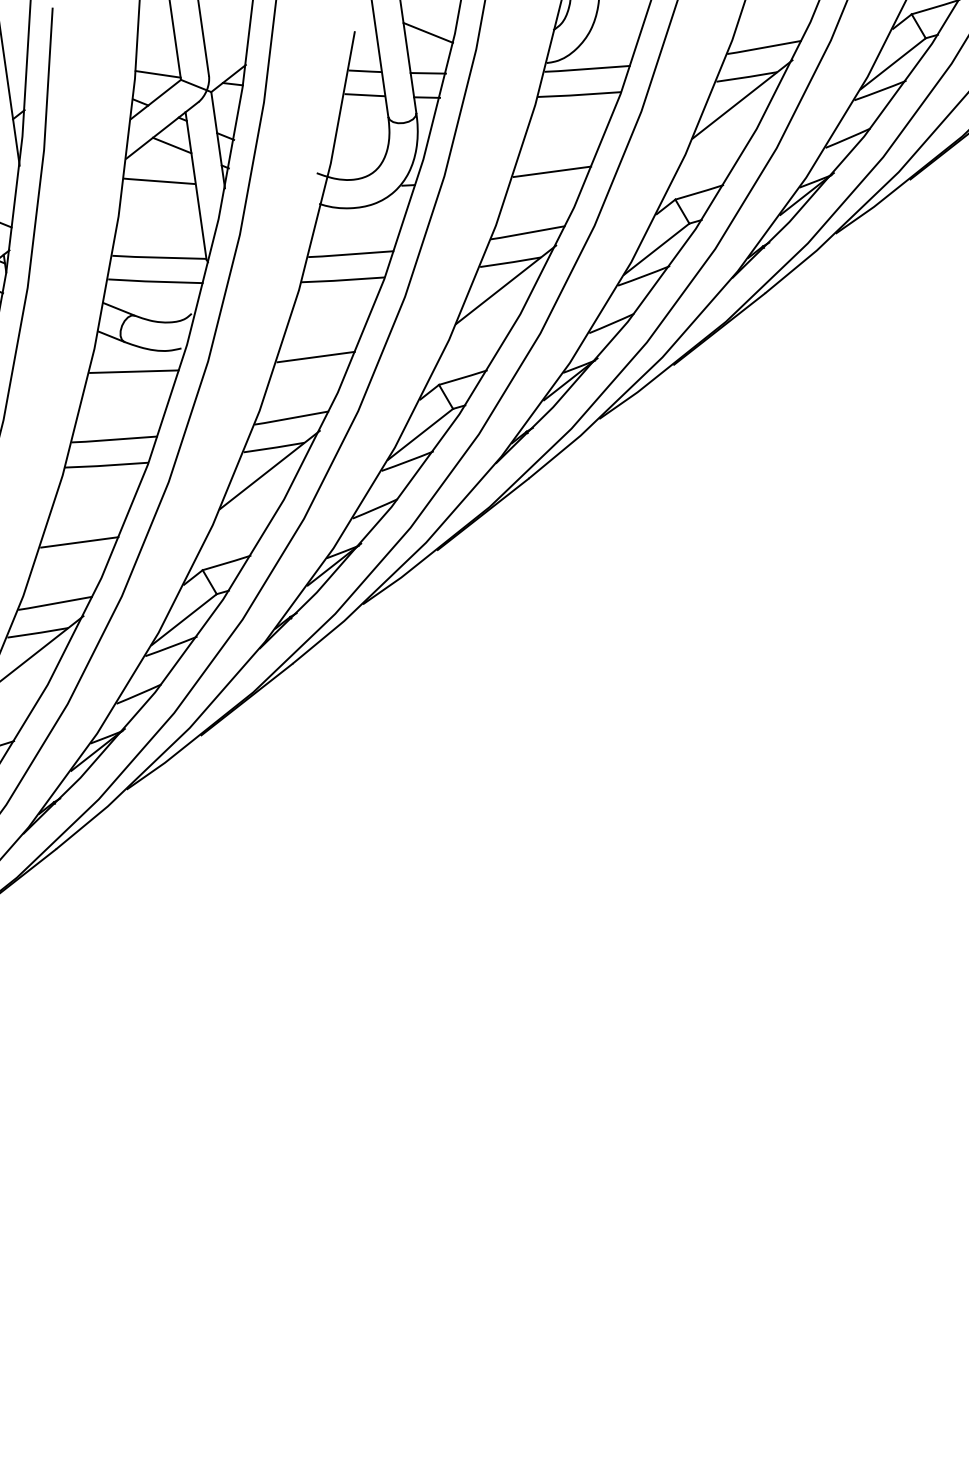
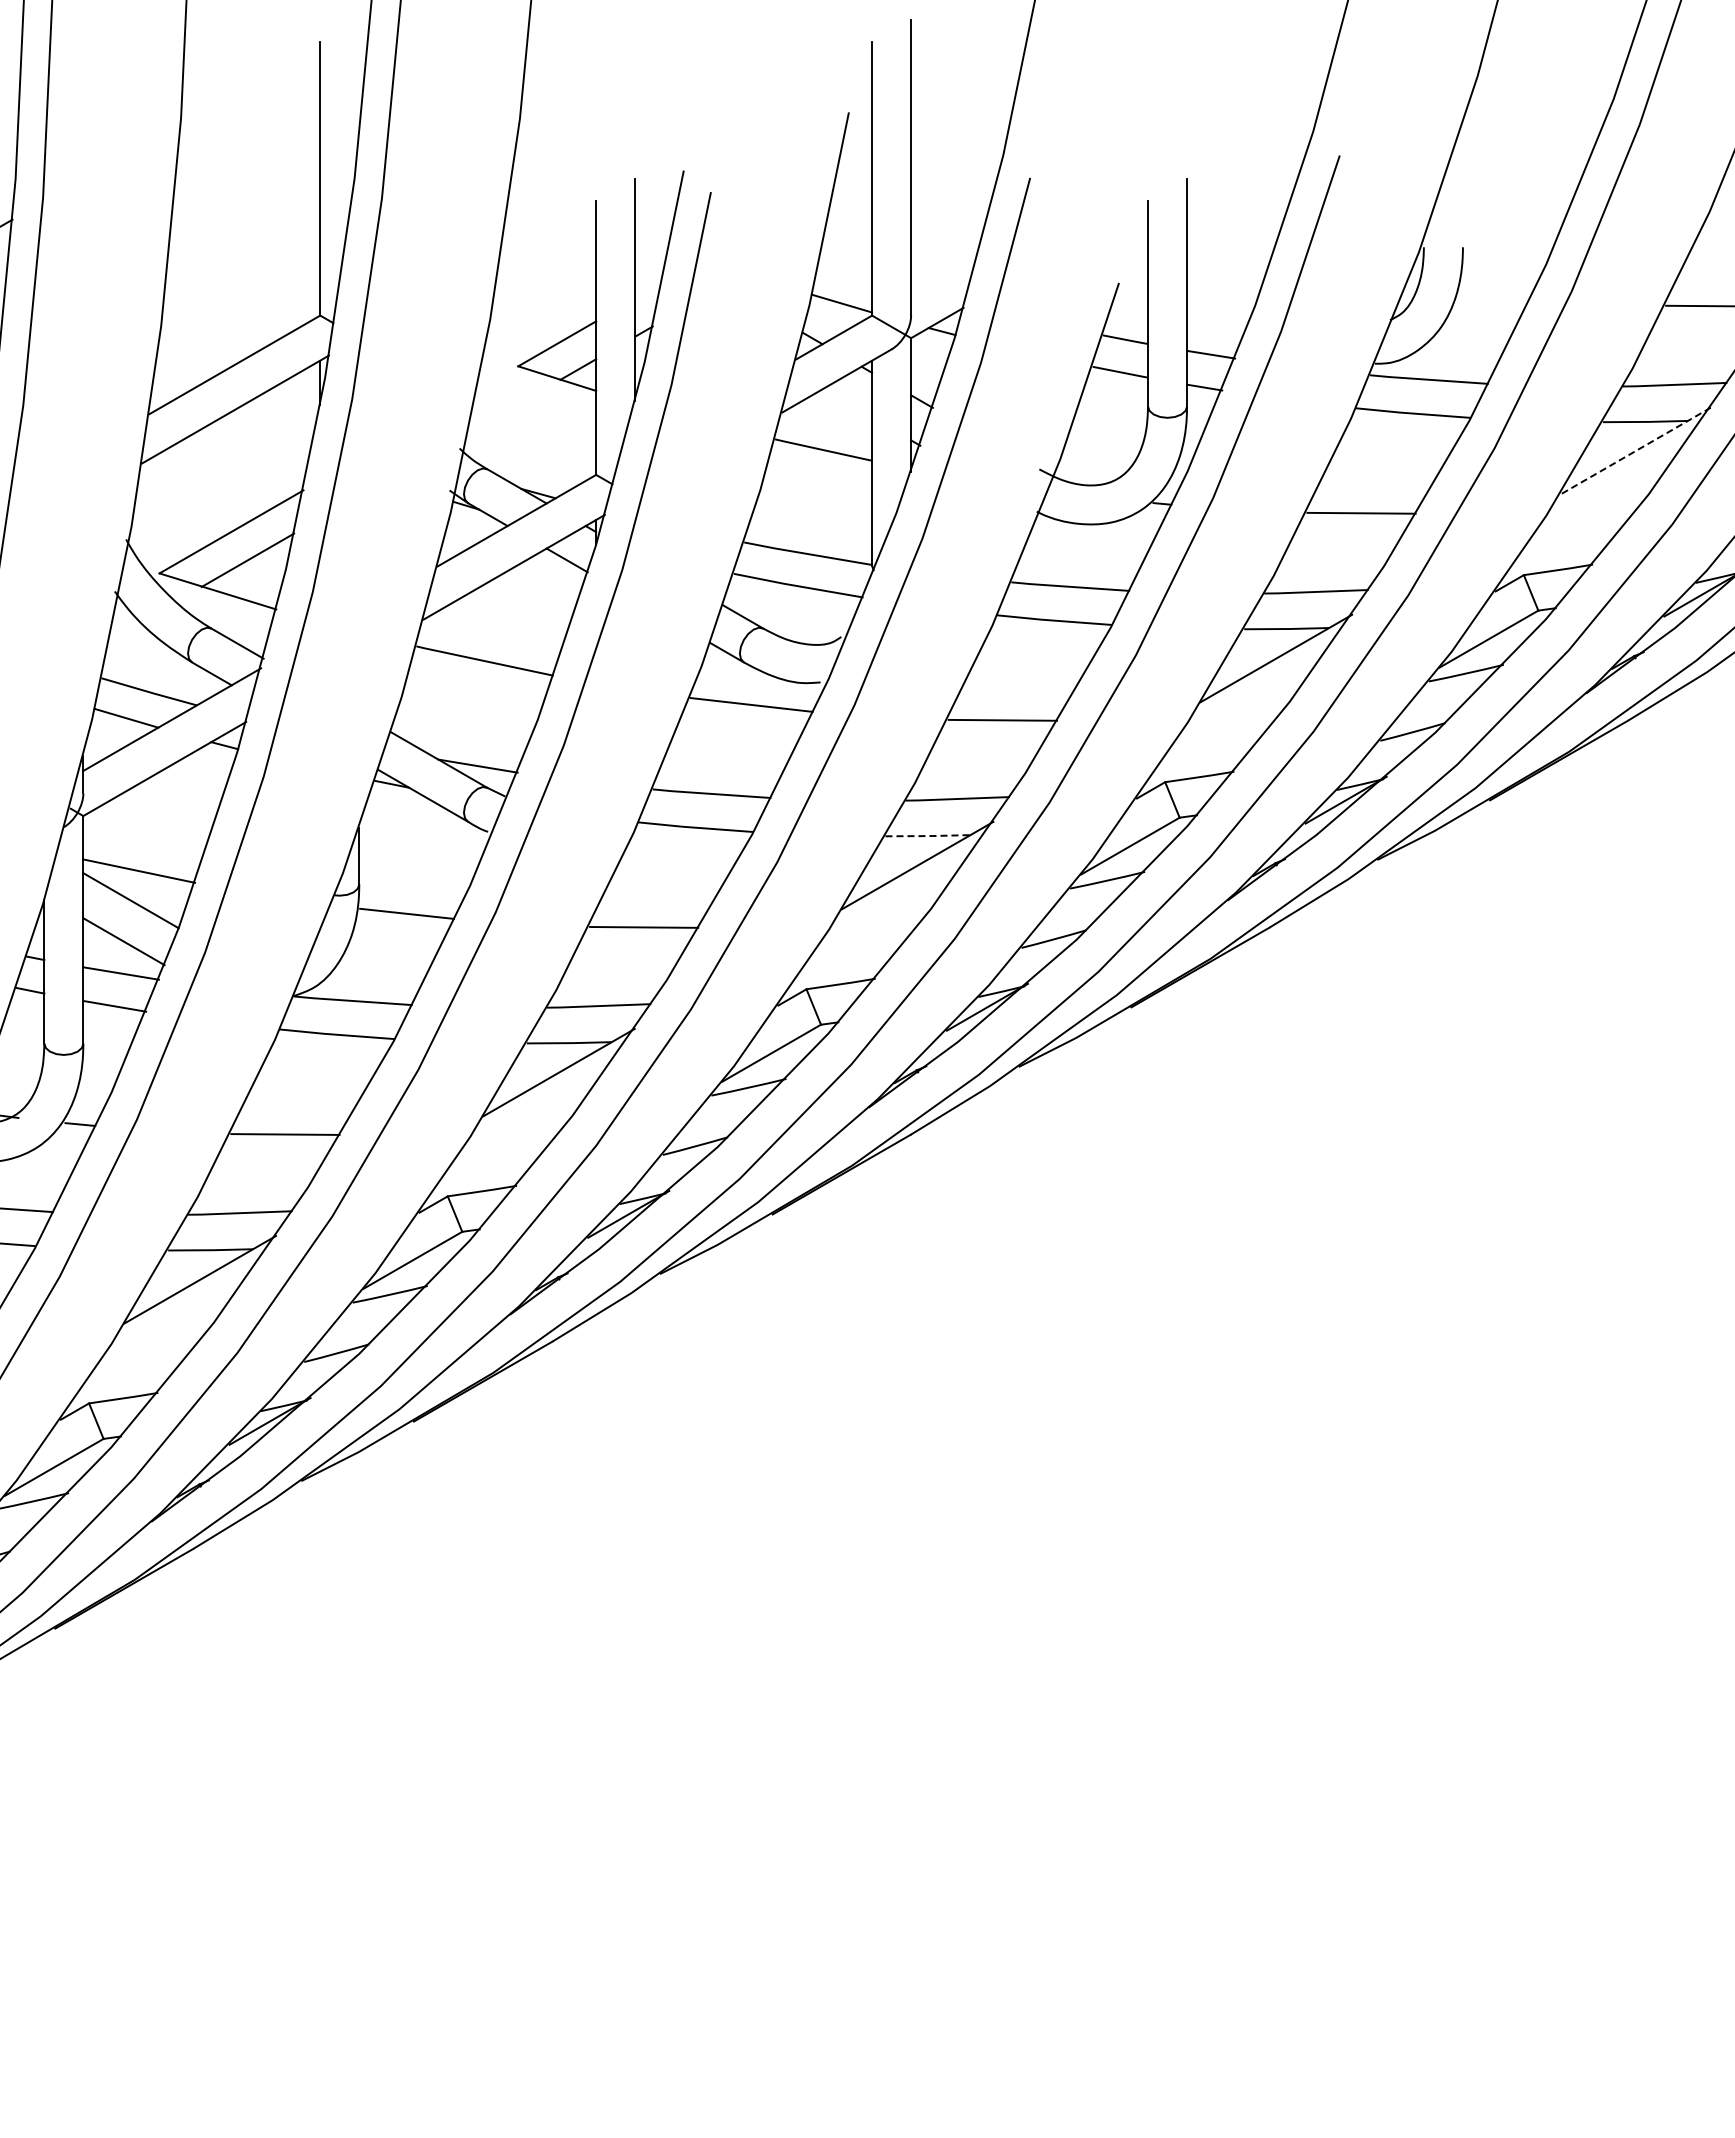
line: (428, 32) -> (1218, 299), removed
line: (742, 99) -> (1634, 451), solid -> dashed
line: (172, 145) -> (847, 403), removed
line: (275, 447) -> (929, 836), solid -> dashed

